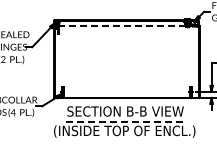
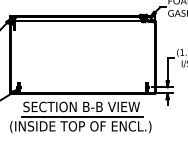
line: (122, 25) -> (78, 20), dashed -> solid
line: (126, 121) -> (82, 116), dashed -> solid

